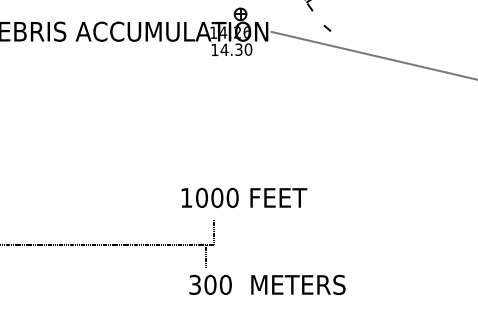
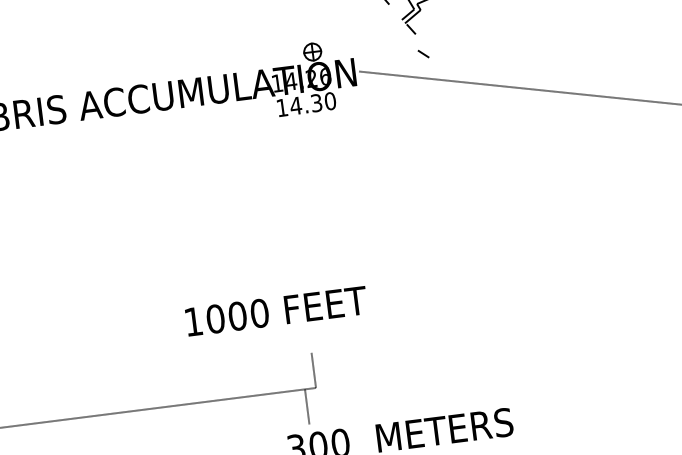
line: (327, 28) -> (423, 54), moved
text: (244, 197) -> (276, 310), moved

